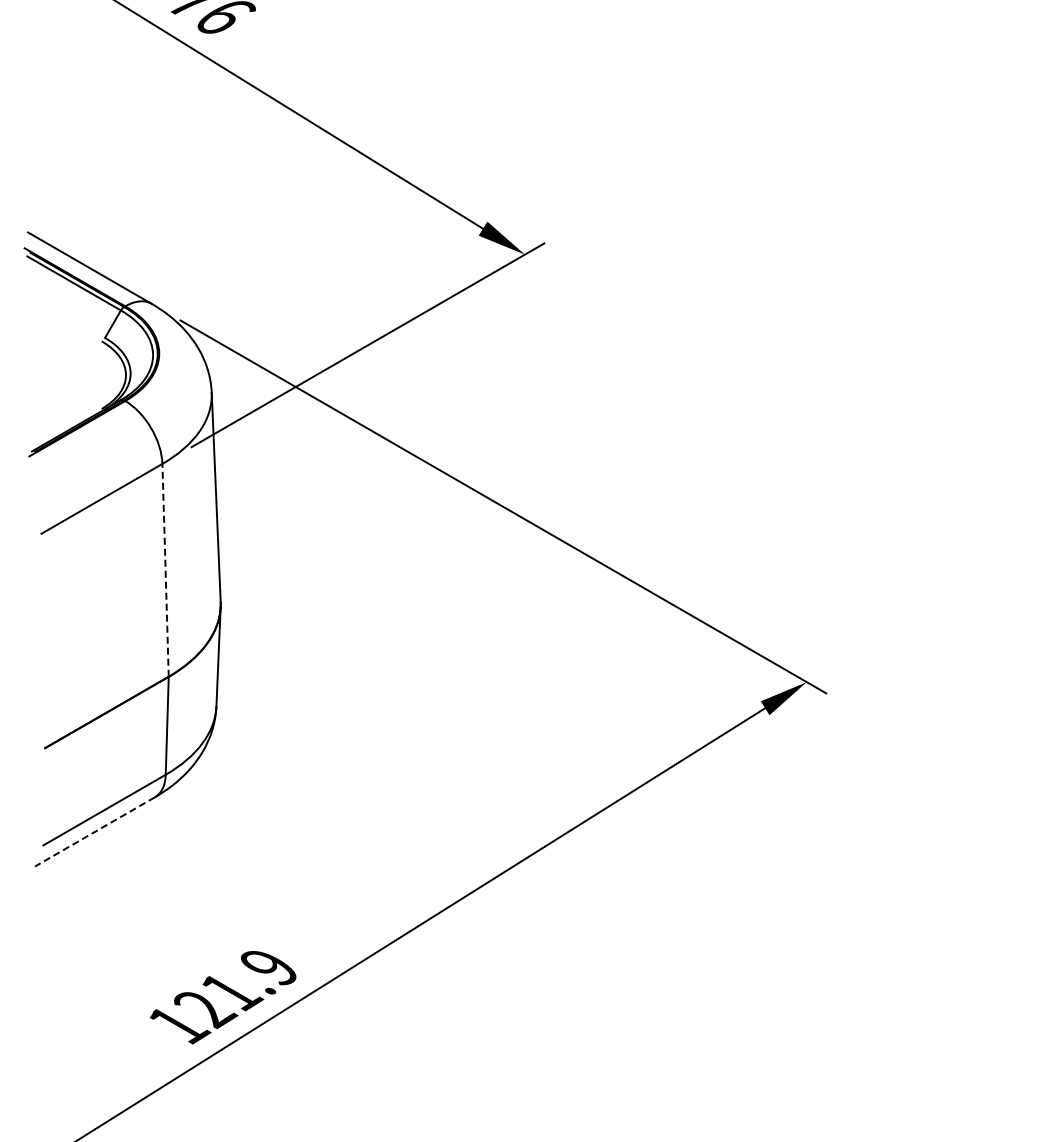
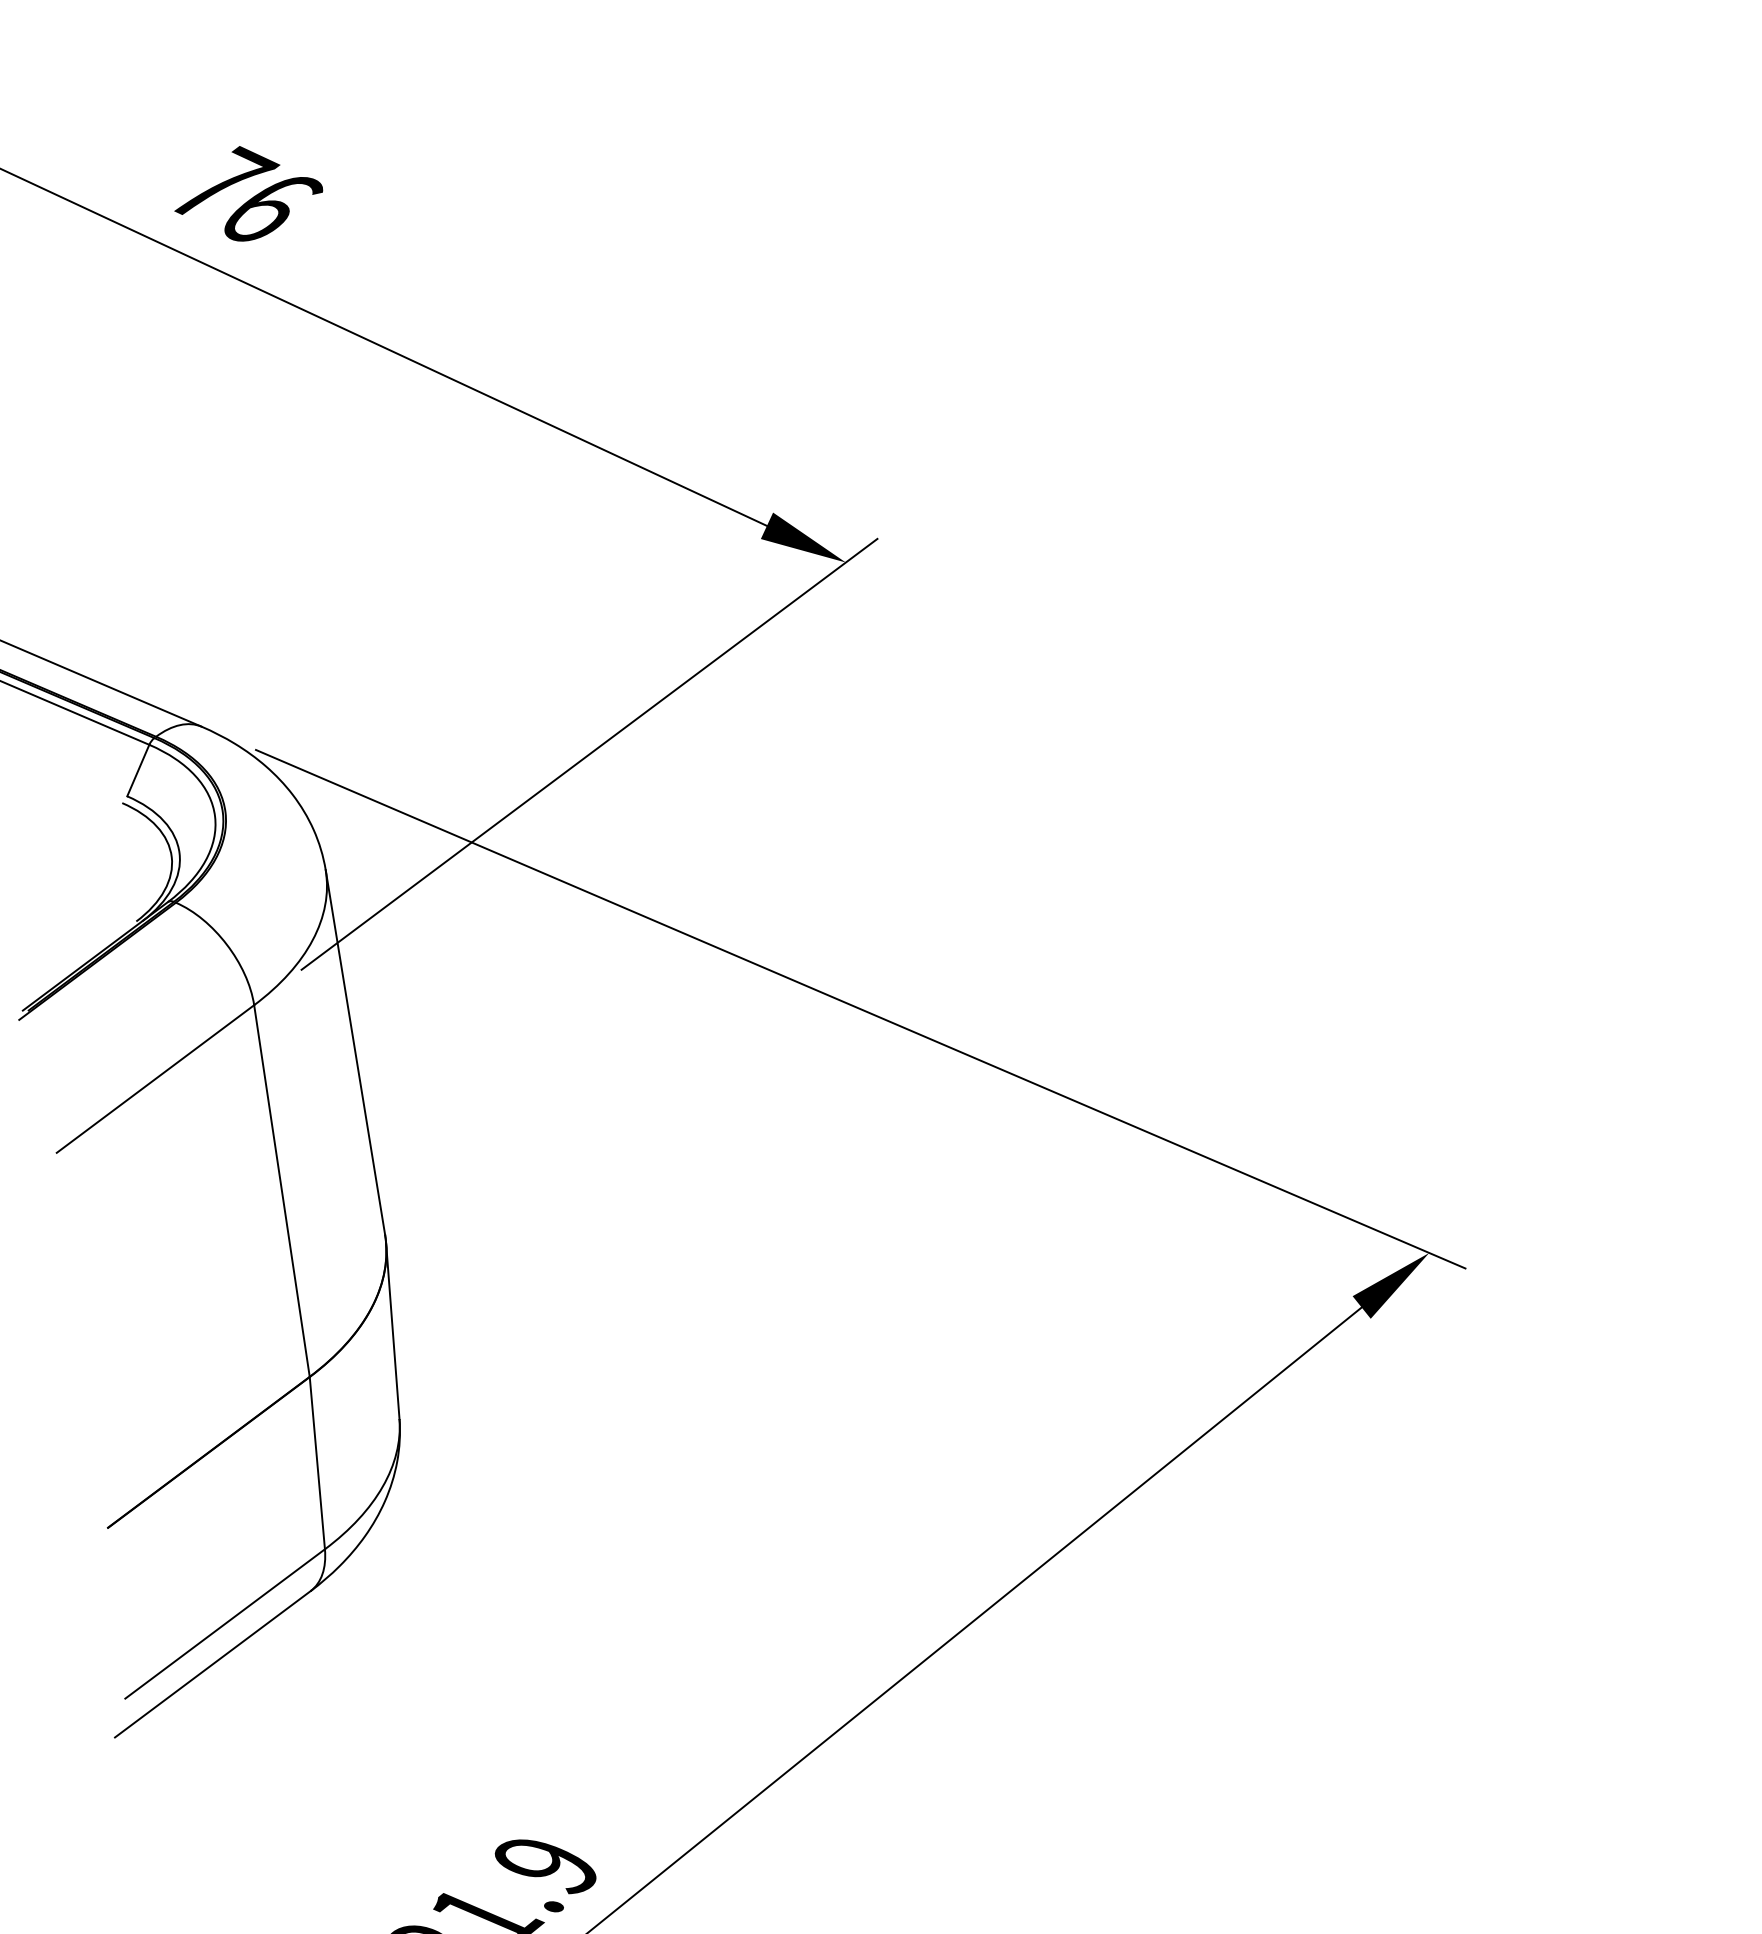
line: (165, 569) -> (281, 1189), dashed -> solid
line: (94, 832) -> (212, 1665), dashed -> solid

